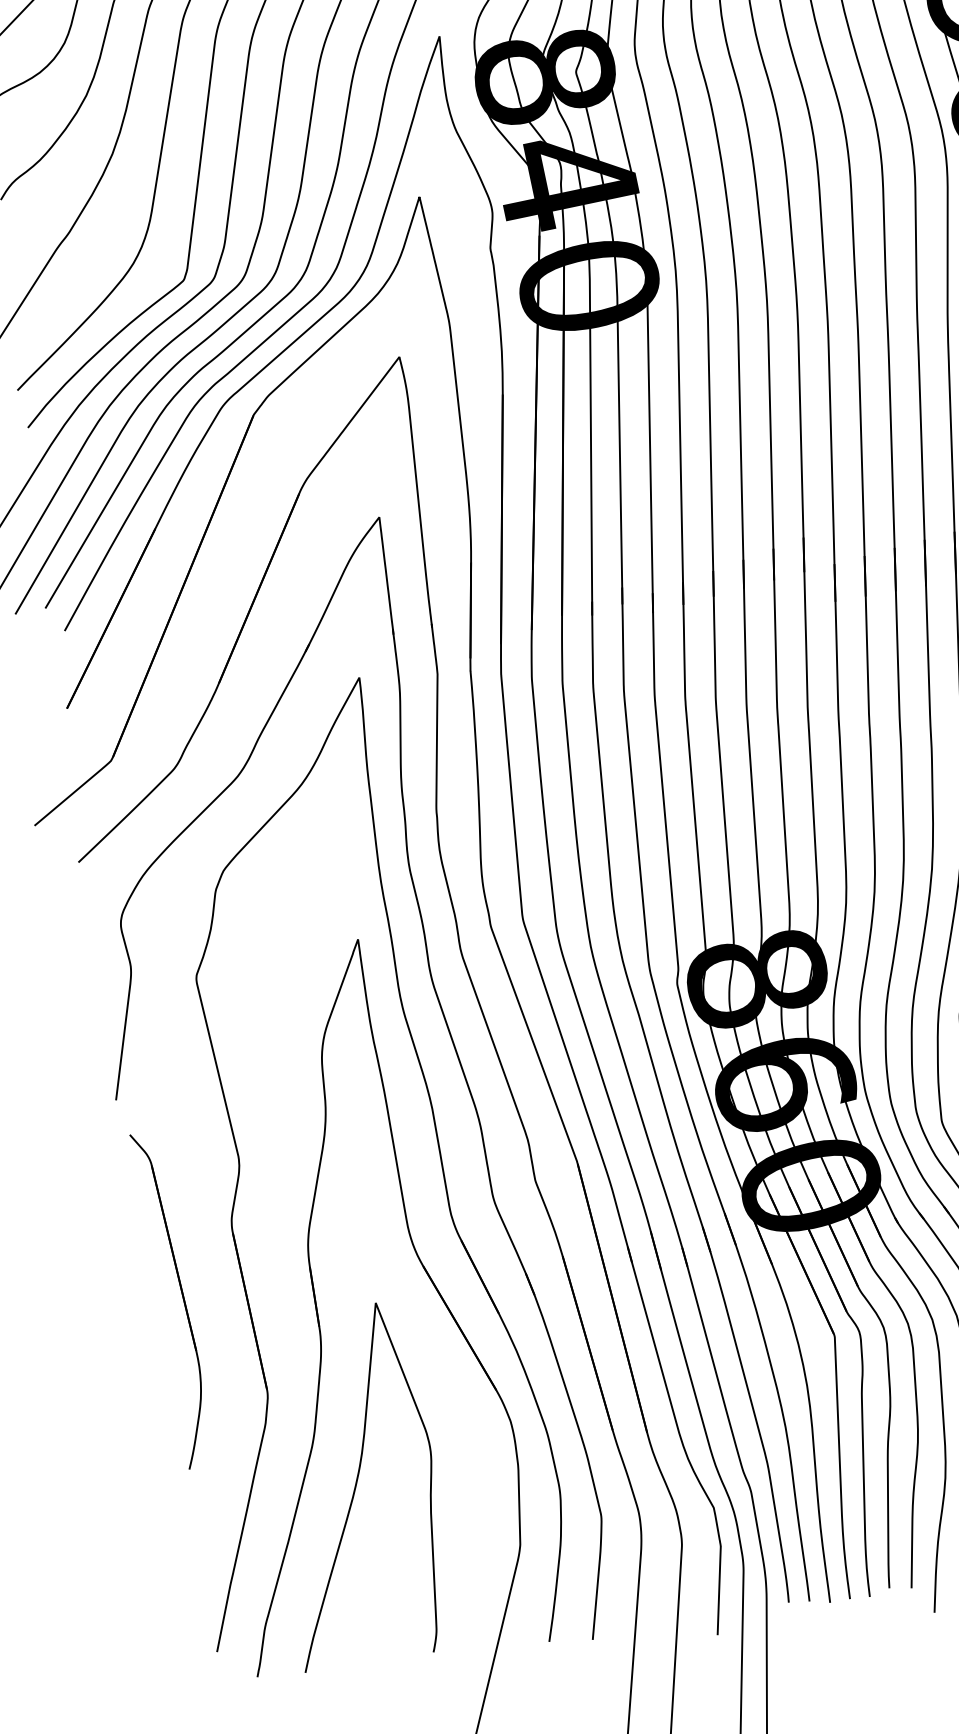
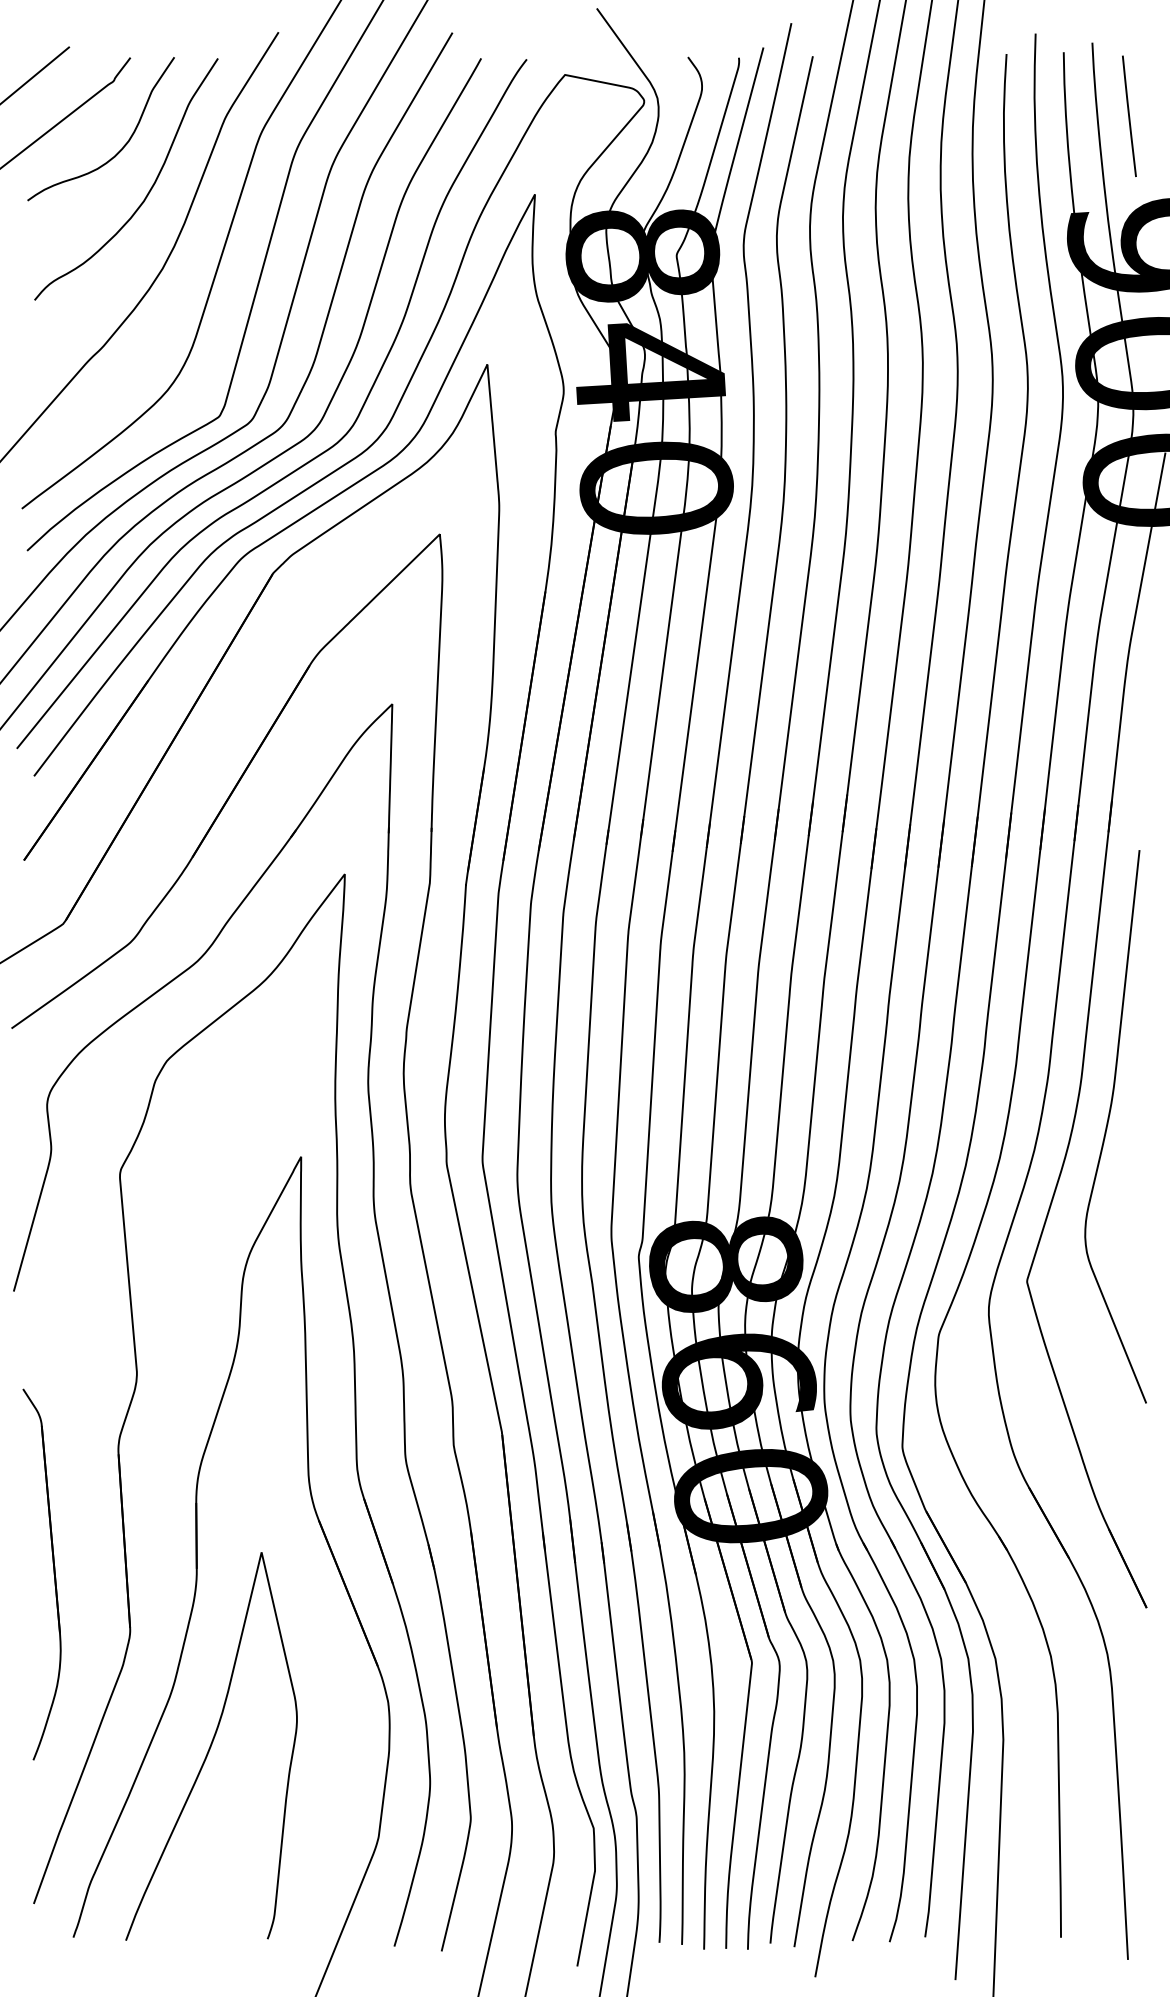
part: (182, 1298) -> (53, 1574), moved

